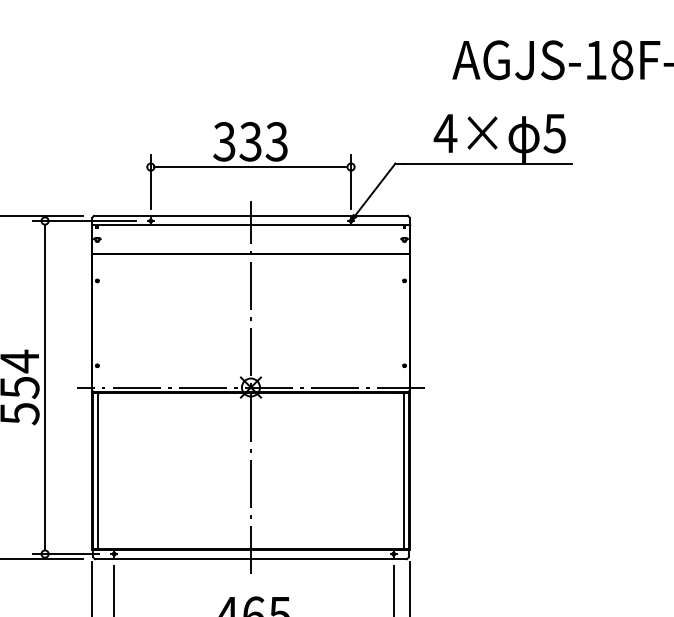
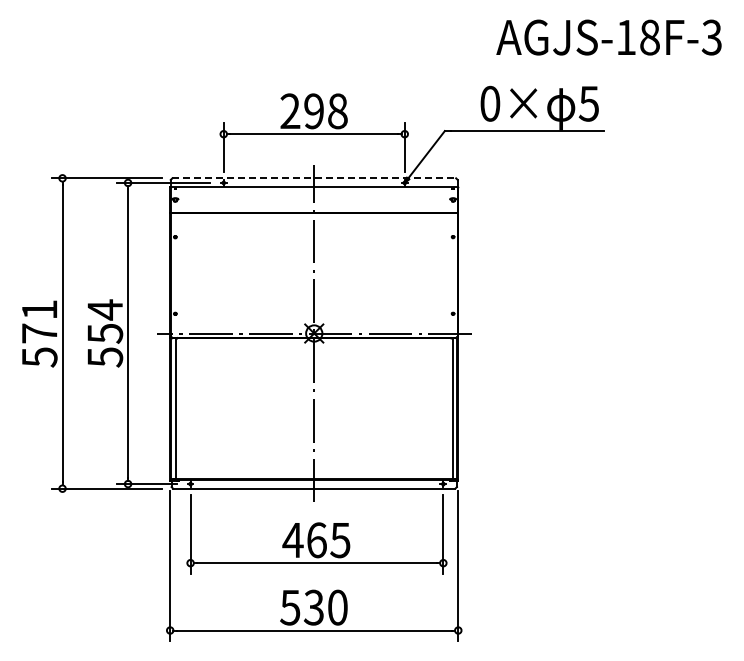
text: (444, 133) -> (489, 103), 4× -> 0×
text: (250, 141) -> (313, 111), 333 -> 298
line: (251, 216) -> (314, 178), solid -> dashed

